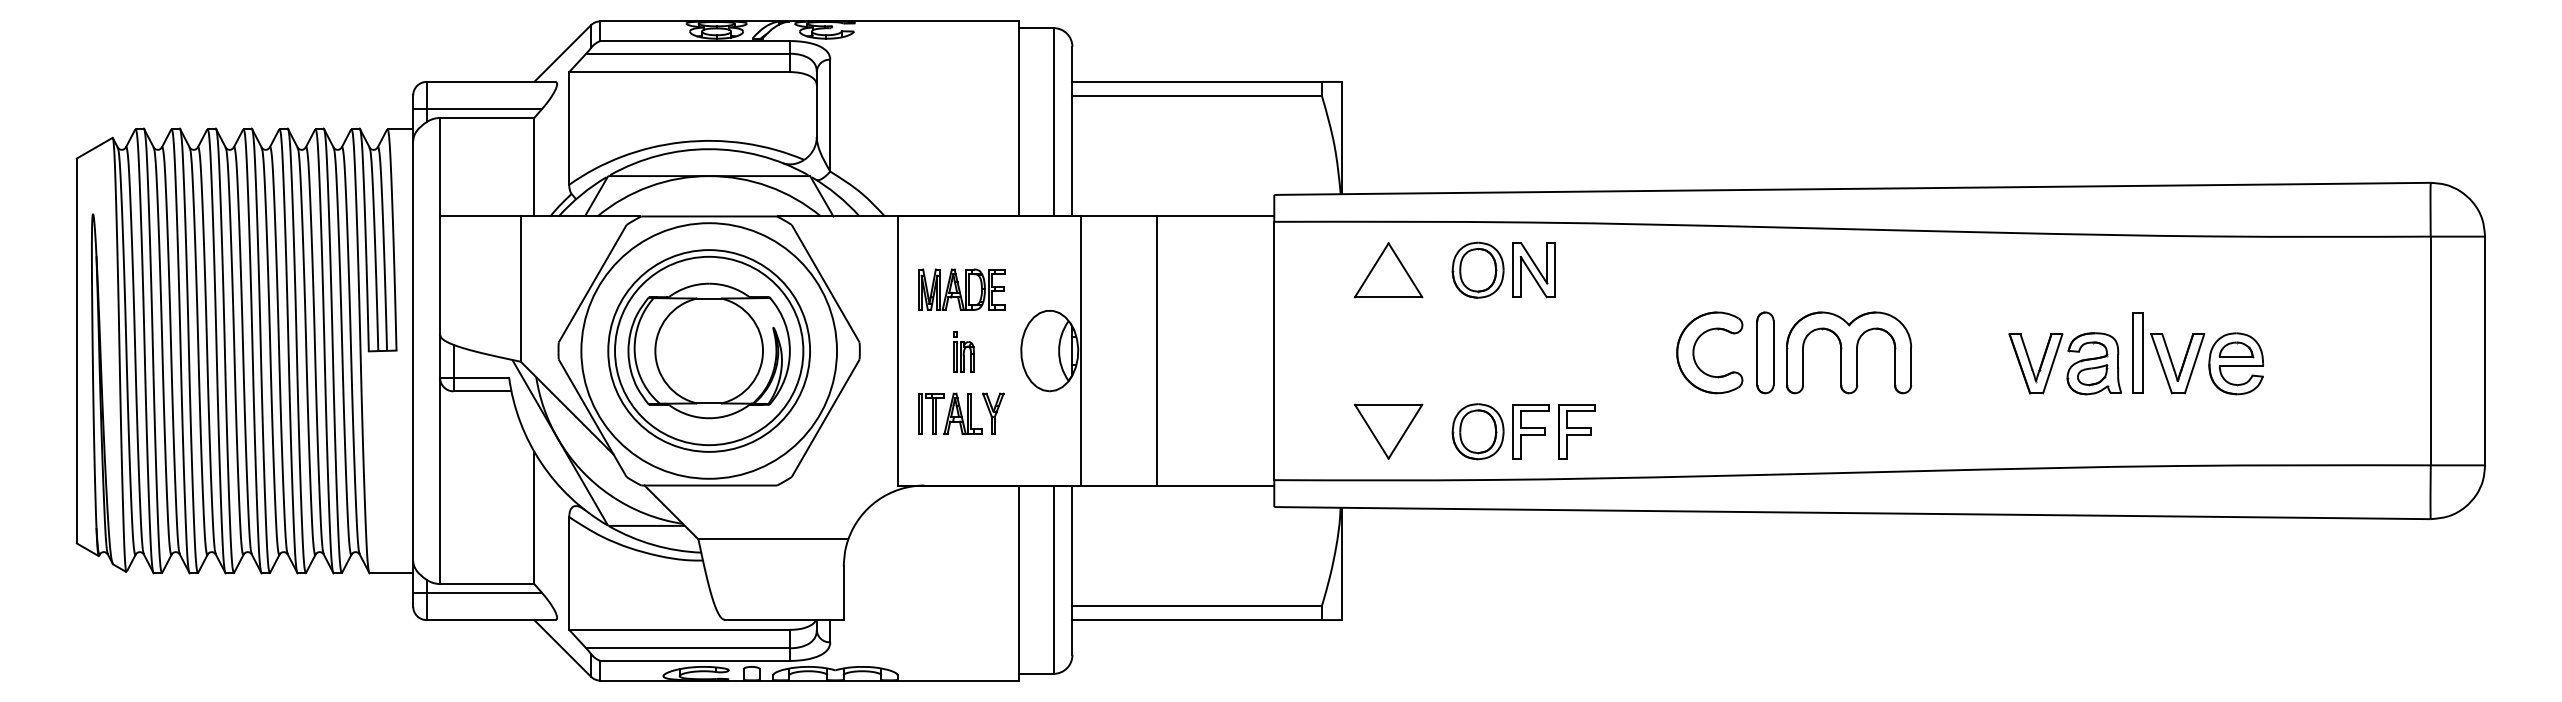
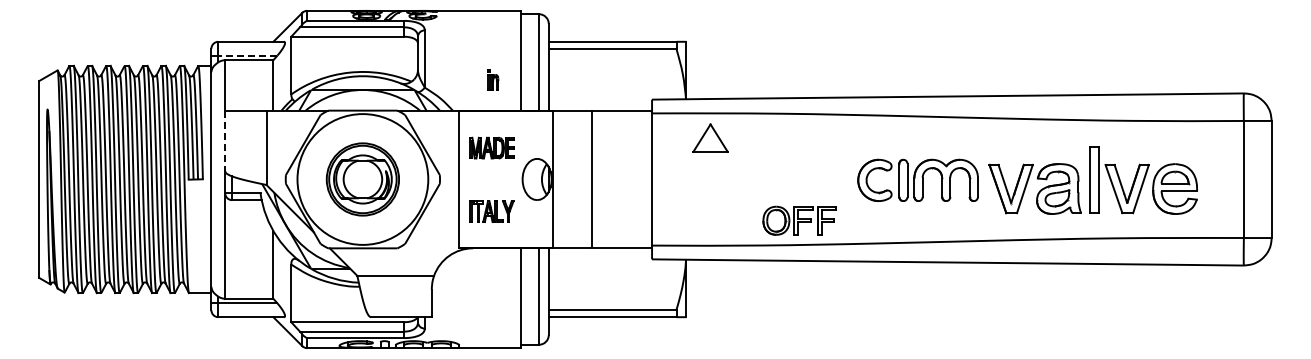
line: (483, 108) -> (247, 55), solid -> dashed
part: (1503, 270) -> (769, 138), removed
line: (440, 276) -> (225, 141), solid -> dashed
part: (708, 351) -> (362, 179), size x0.7
part: (964, 351) -> (493, 79), moved
part: (2134, 352) -> (1092, 180), size x1.6
part: (1388, 431) -> (710, 220), removed
part: (1523, 431) -> (799, 220), moved

